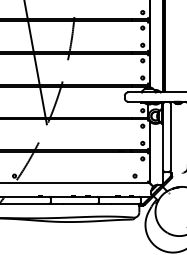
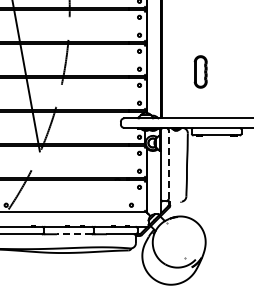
line: (170, 136) -> (168, 164), solid -> dashed
line: (79, 204) -> (73, 234), solid -> dashed

